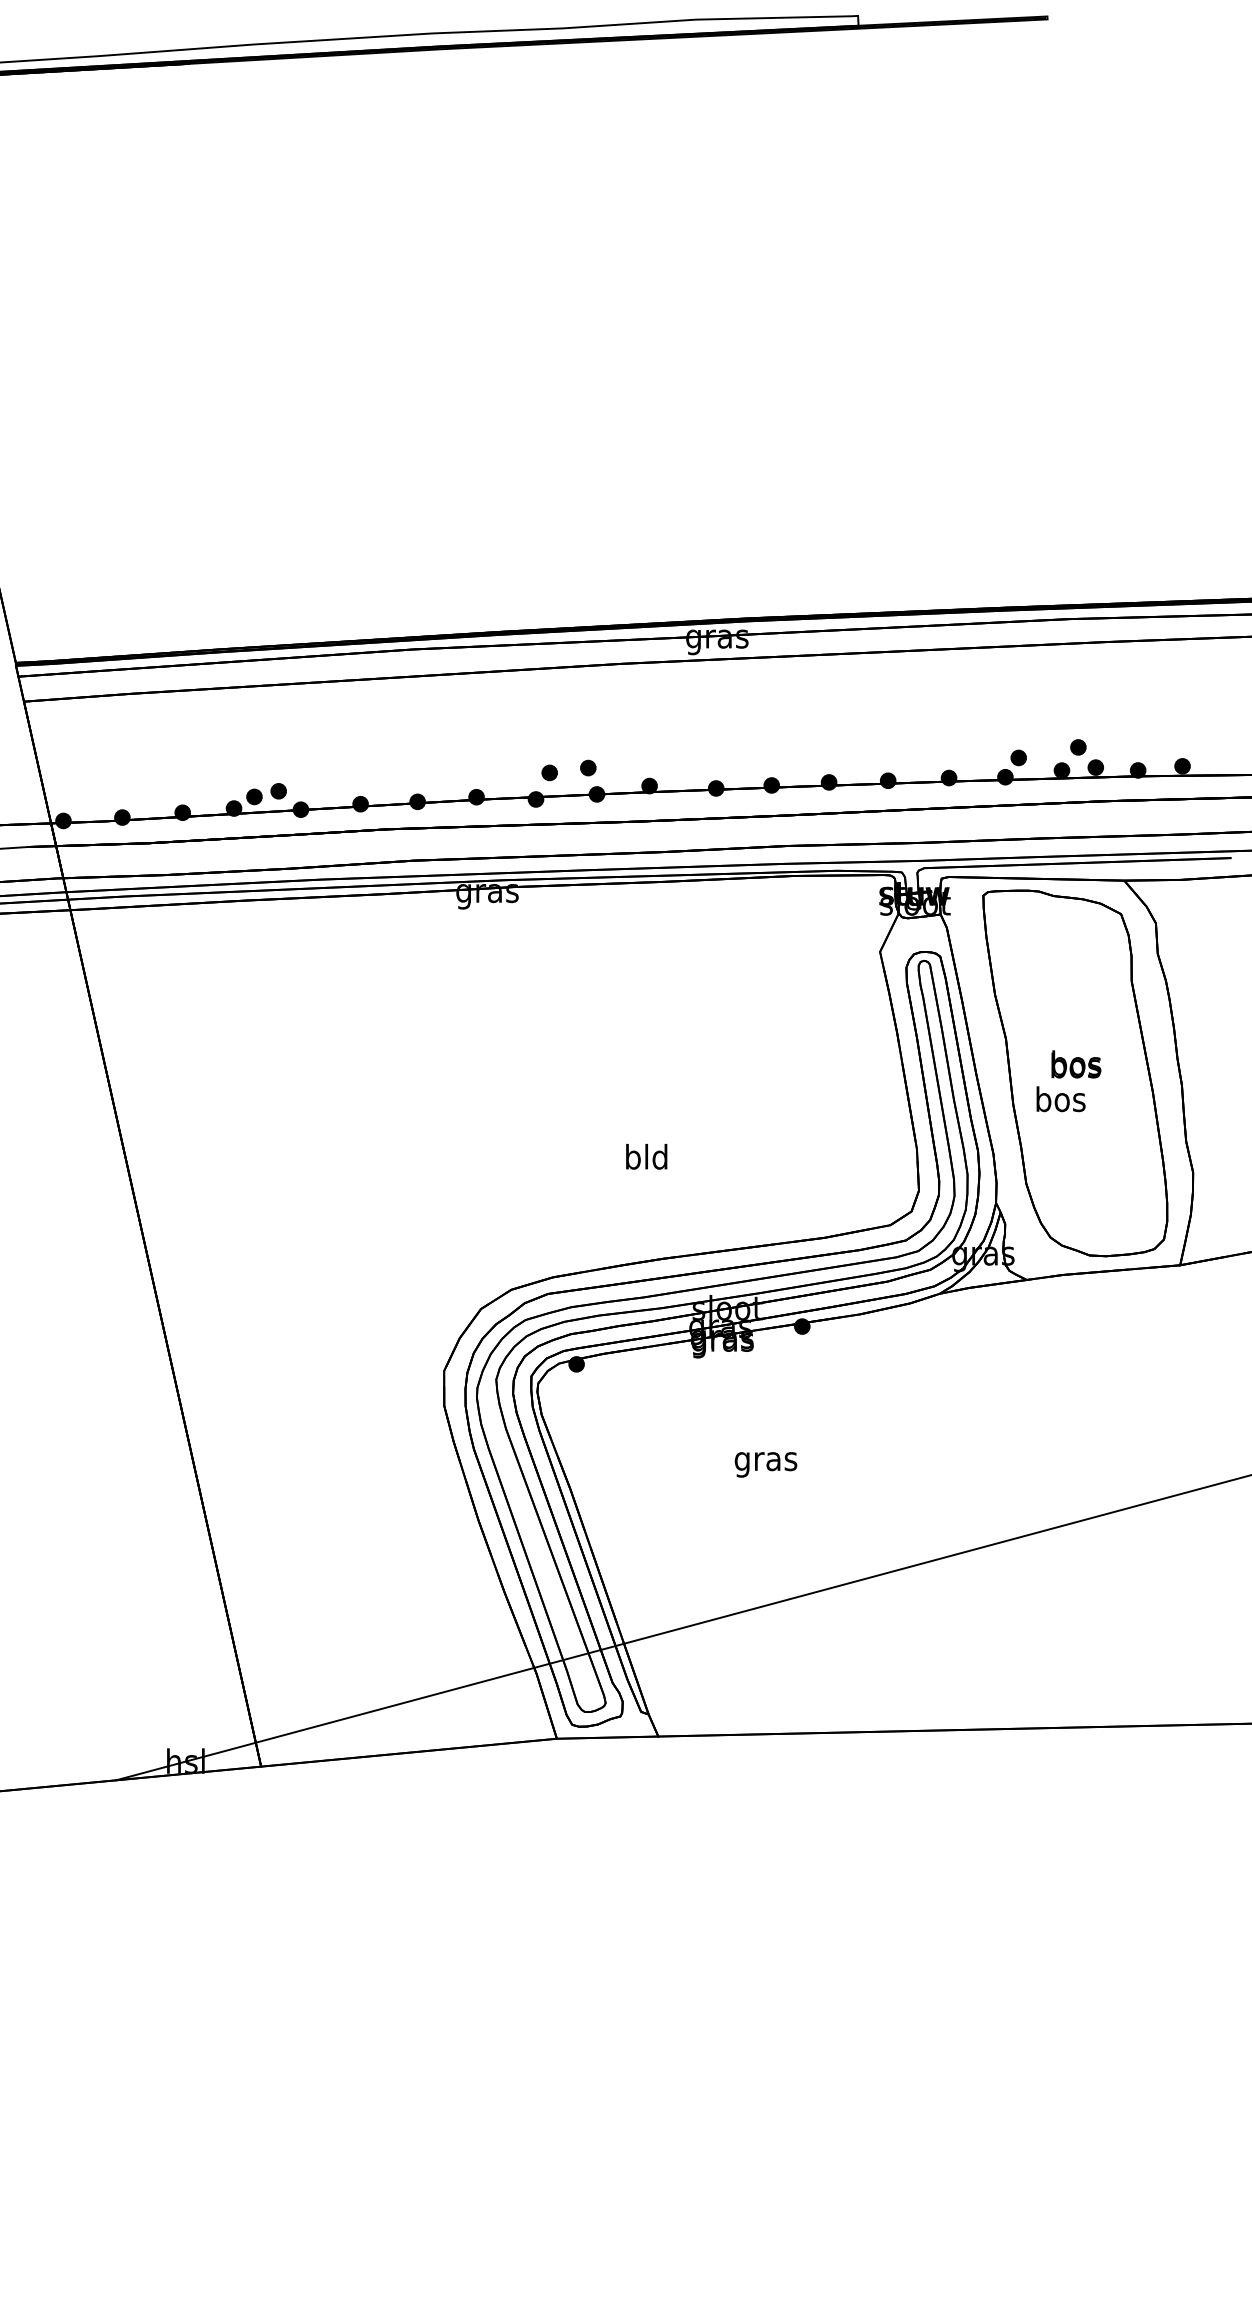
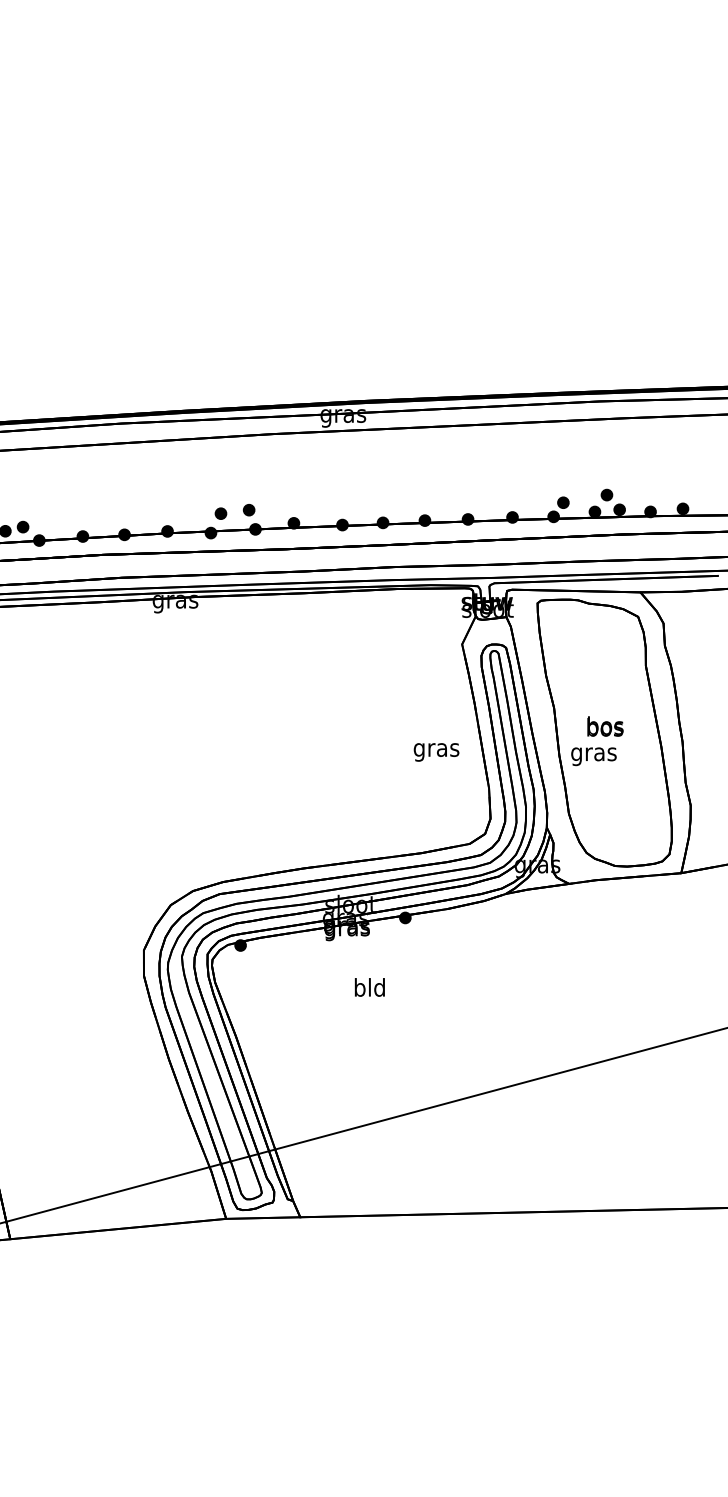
text: (1060, 1102) -> (593, 754), bos -> gras
text: (646, 1156) -> (369, 987), moved
text: (765, 1464) -> (436, 752), moved

